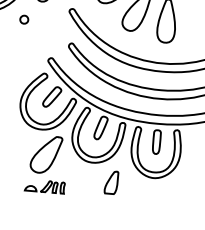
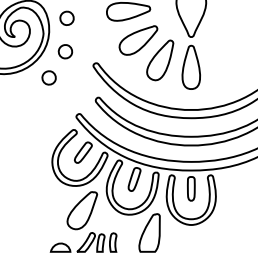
part: (23, 19) -> (48, 77), size x1.67
part: (111, 182) -> (149, 232), size x1.67
part: (44, 186) -> (83, 242), size x1.67

